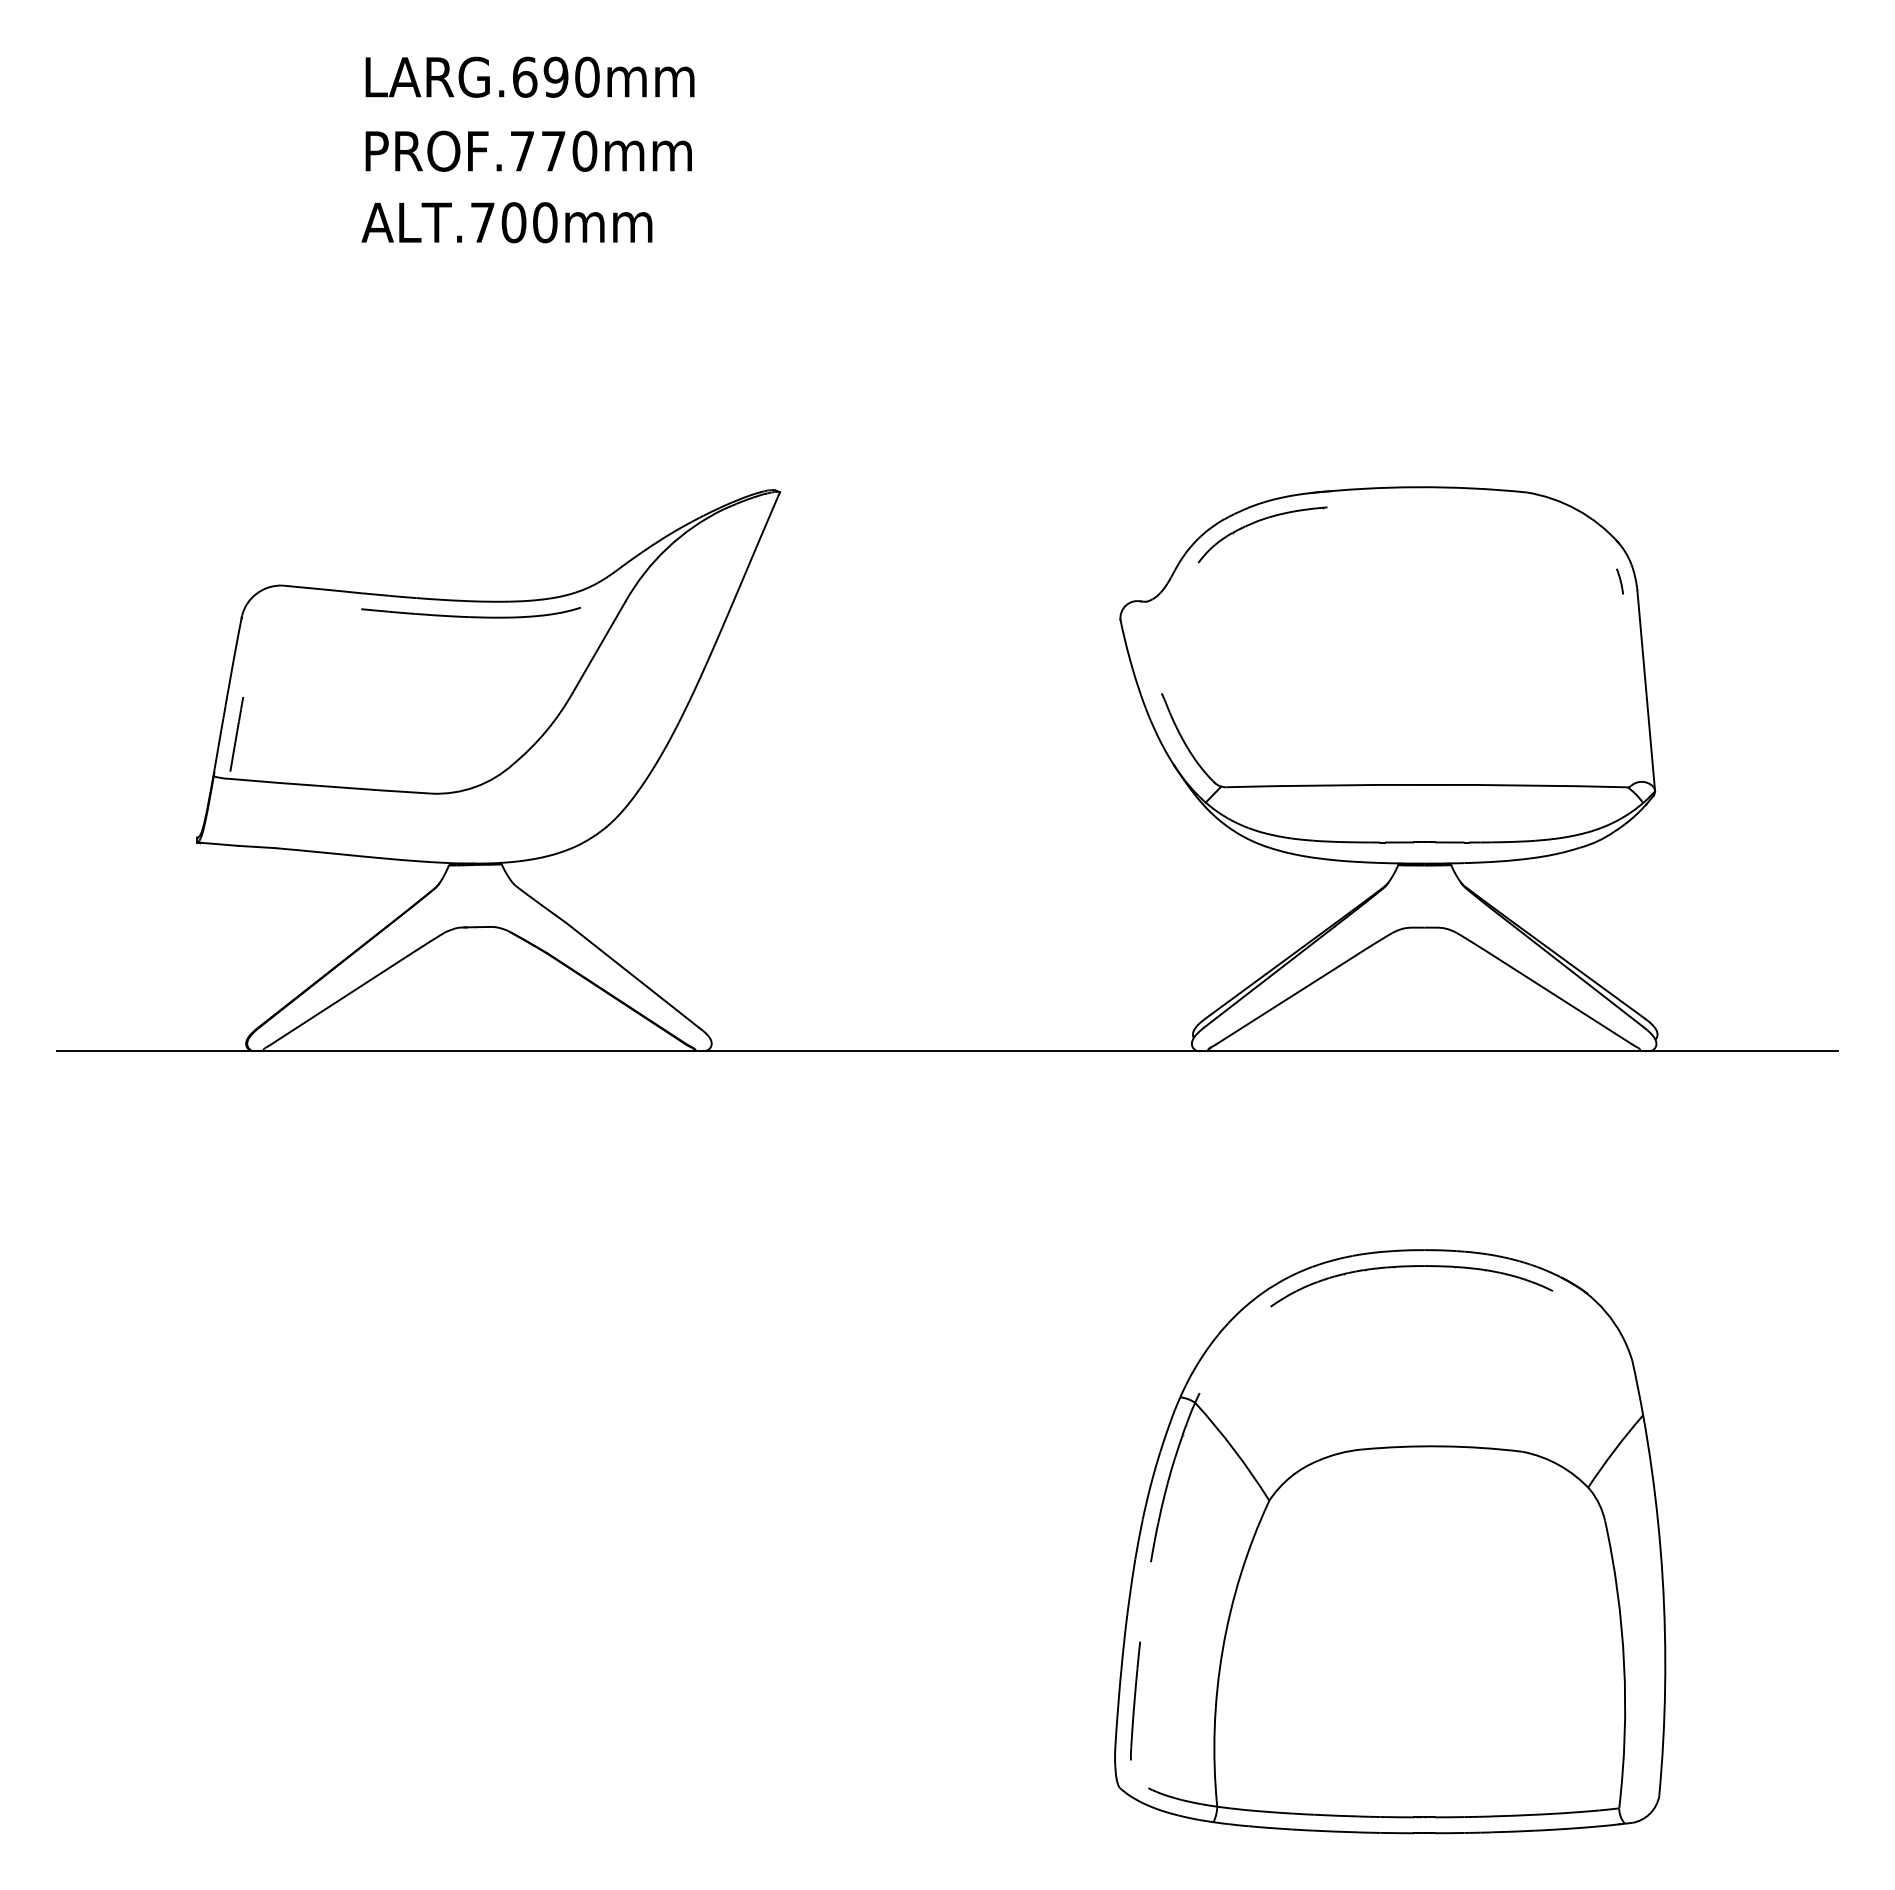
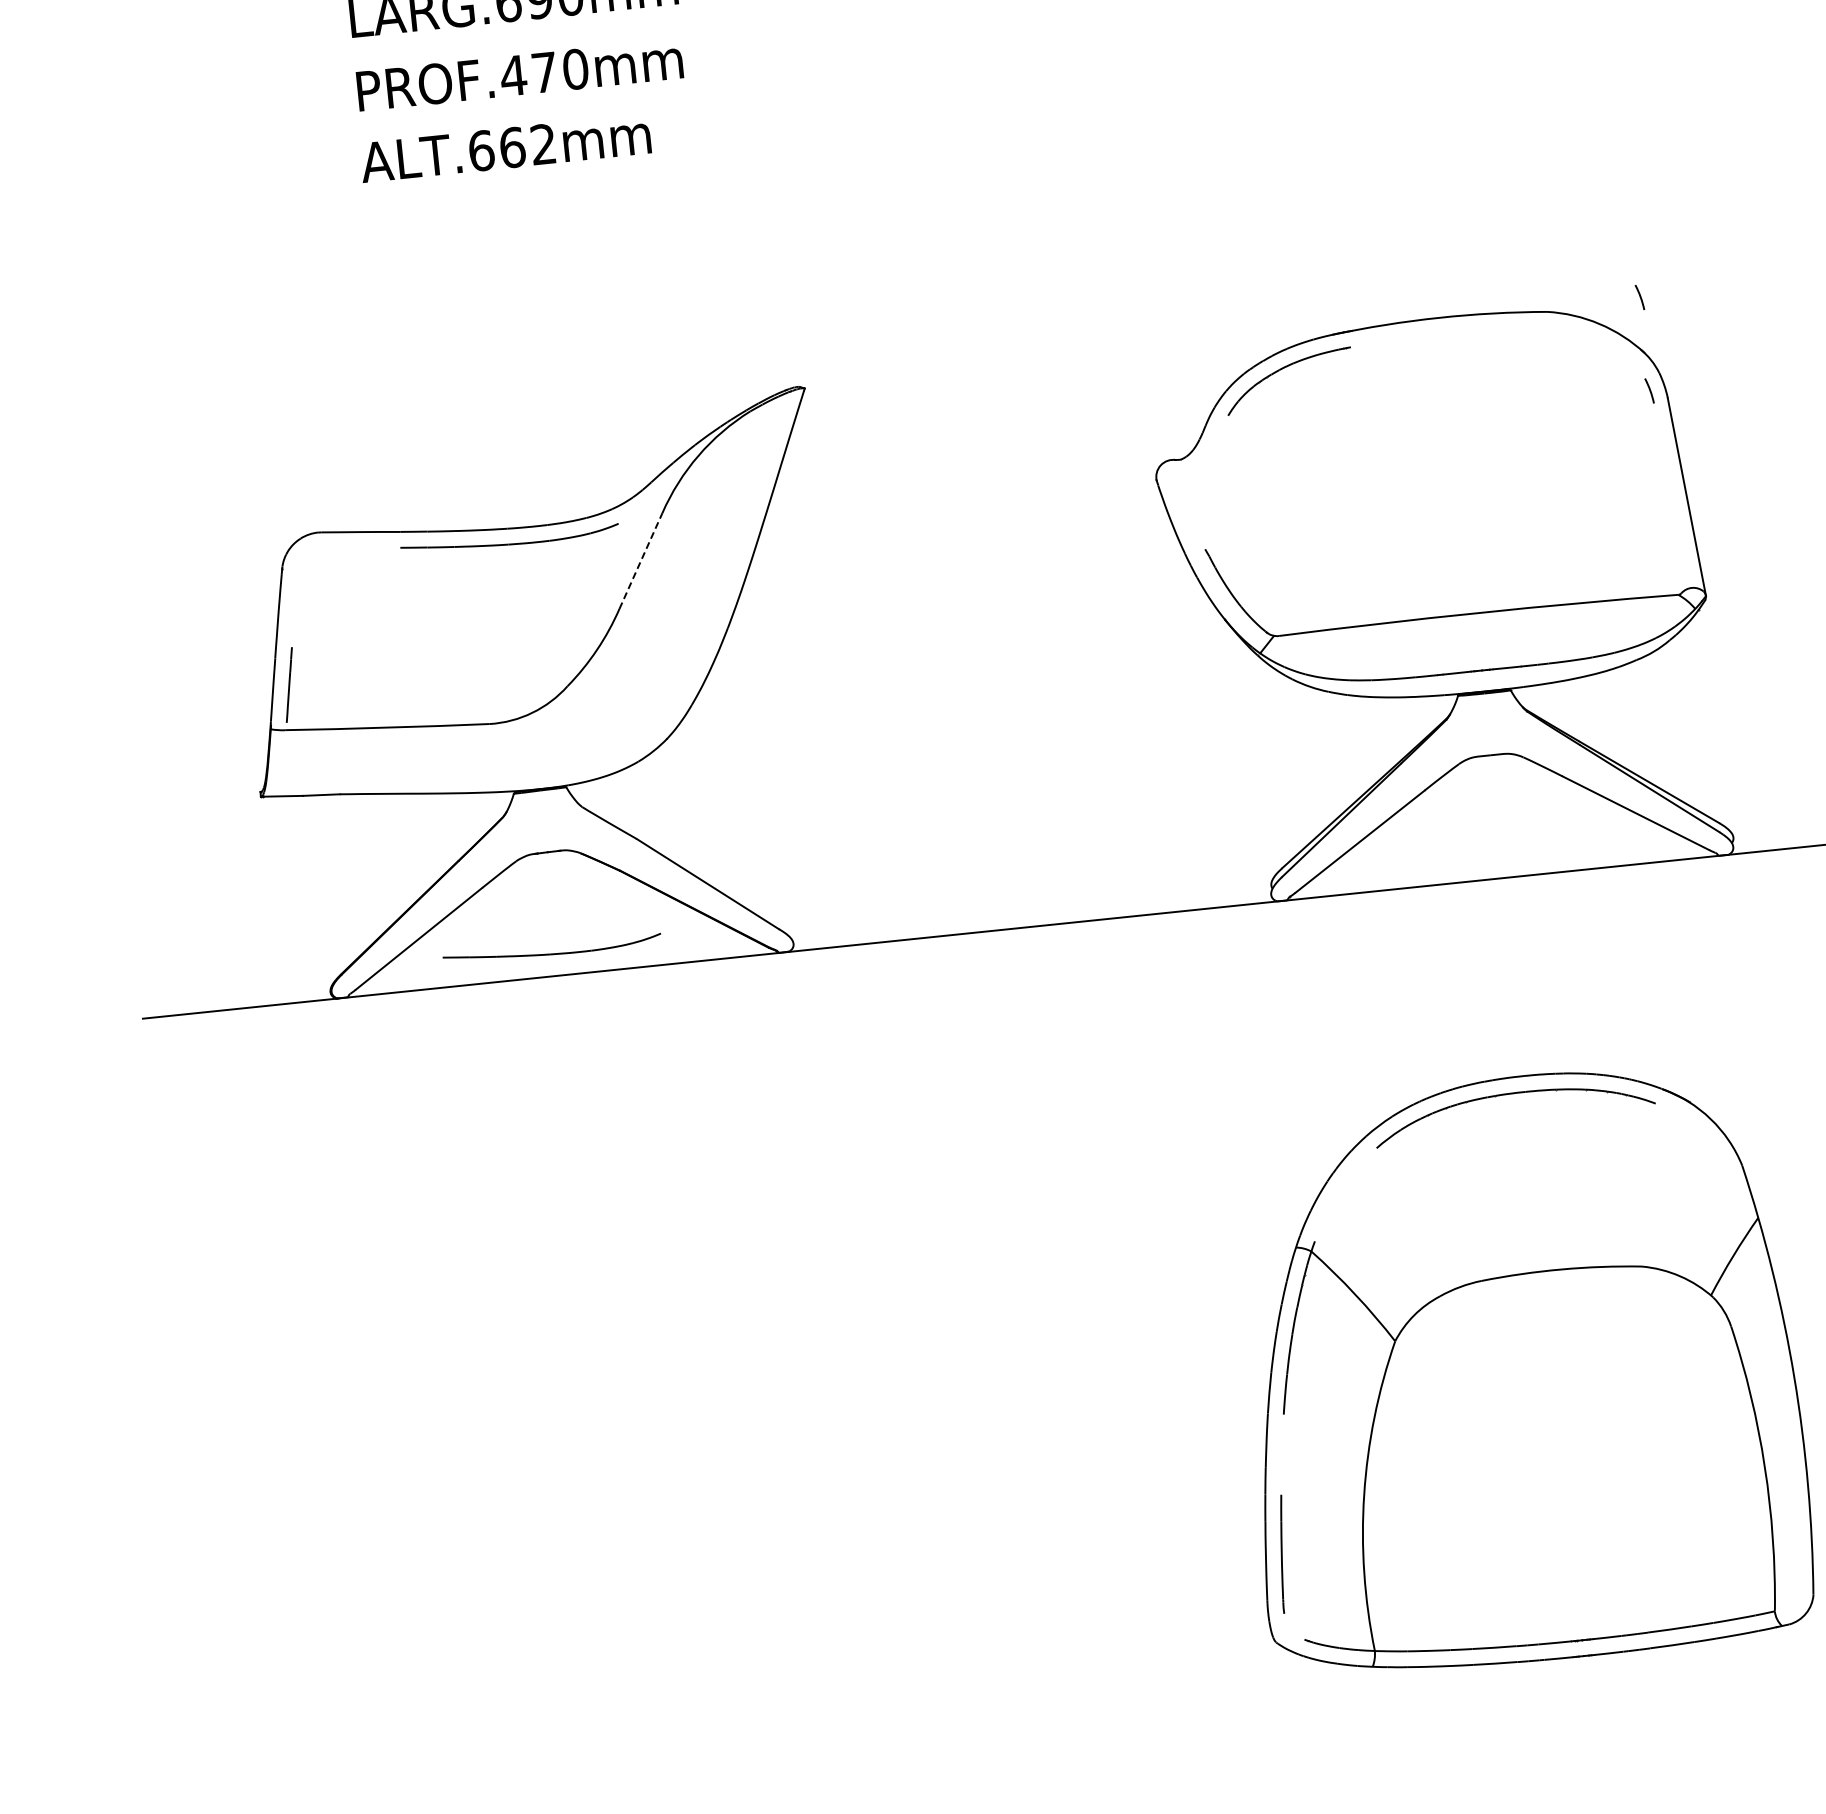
text: (522, 151) -> (513, 75), PROF.770mm -> PROF.470mm
text: (513, 222) -> (512, 147), ALT.700mm -> ALT.662mm
line: (1619, 487) -> (1639, 297), added
line: (599, 646) -> (641, 560), solid -> dashed
part: (470, 1024) -> (551, 949), added

